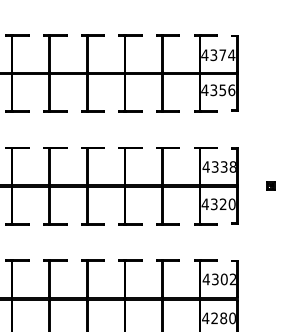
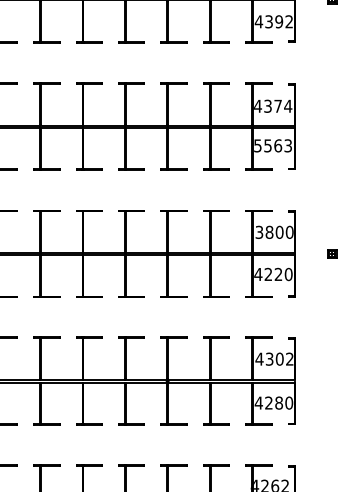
text: (218, 89) -> (273, 145), 4356 -> 5563
text: (219, 166) -> (274, 231), 4338 -> 3800
text: (214, 204) -> (268, 274), 4320 -> 4220

